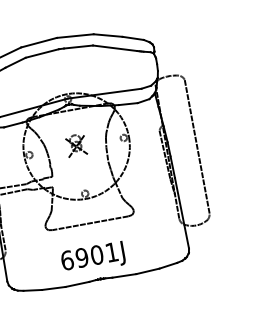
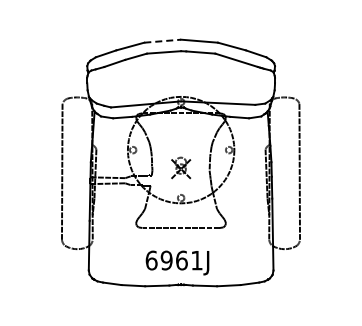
line: (39, 42) -> (163, 41), solid -> dashed
part: (76, 144) -> (181, 167), moved
text: (96, 255) -> (181, 260), 6901J -> 6961J

